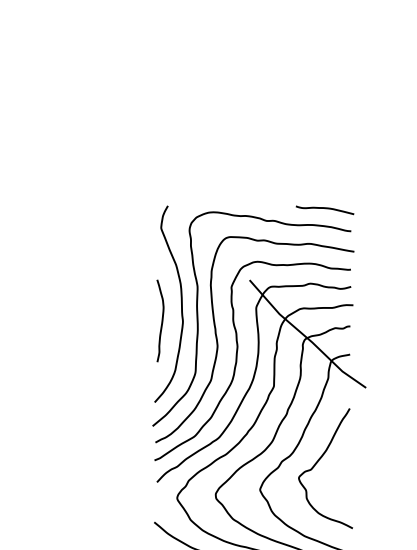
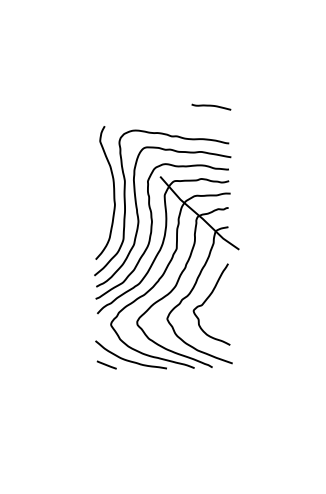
curve: (325, 209) -> (211, 106), moved
curve: (161, 321) -> (100, 204), removed

